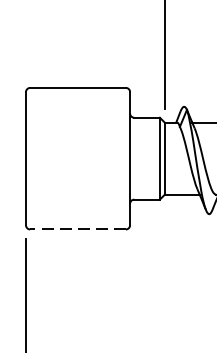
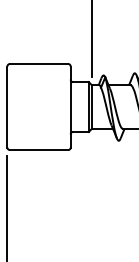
line: (77, 230) -> (38, 150), dashed -> solid

